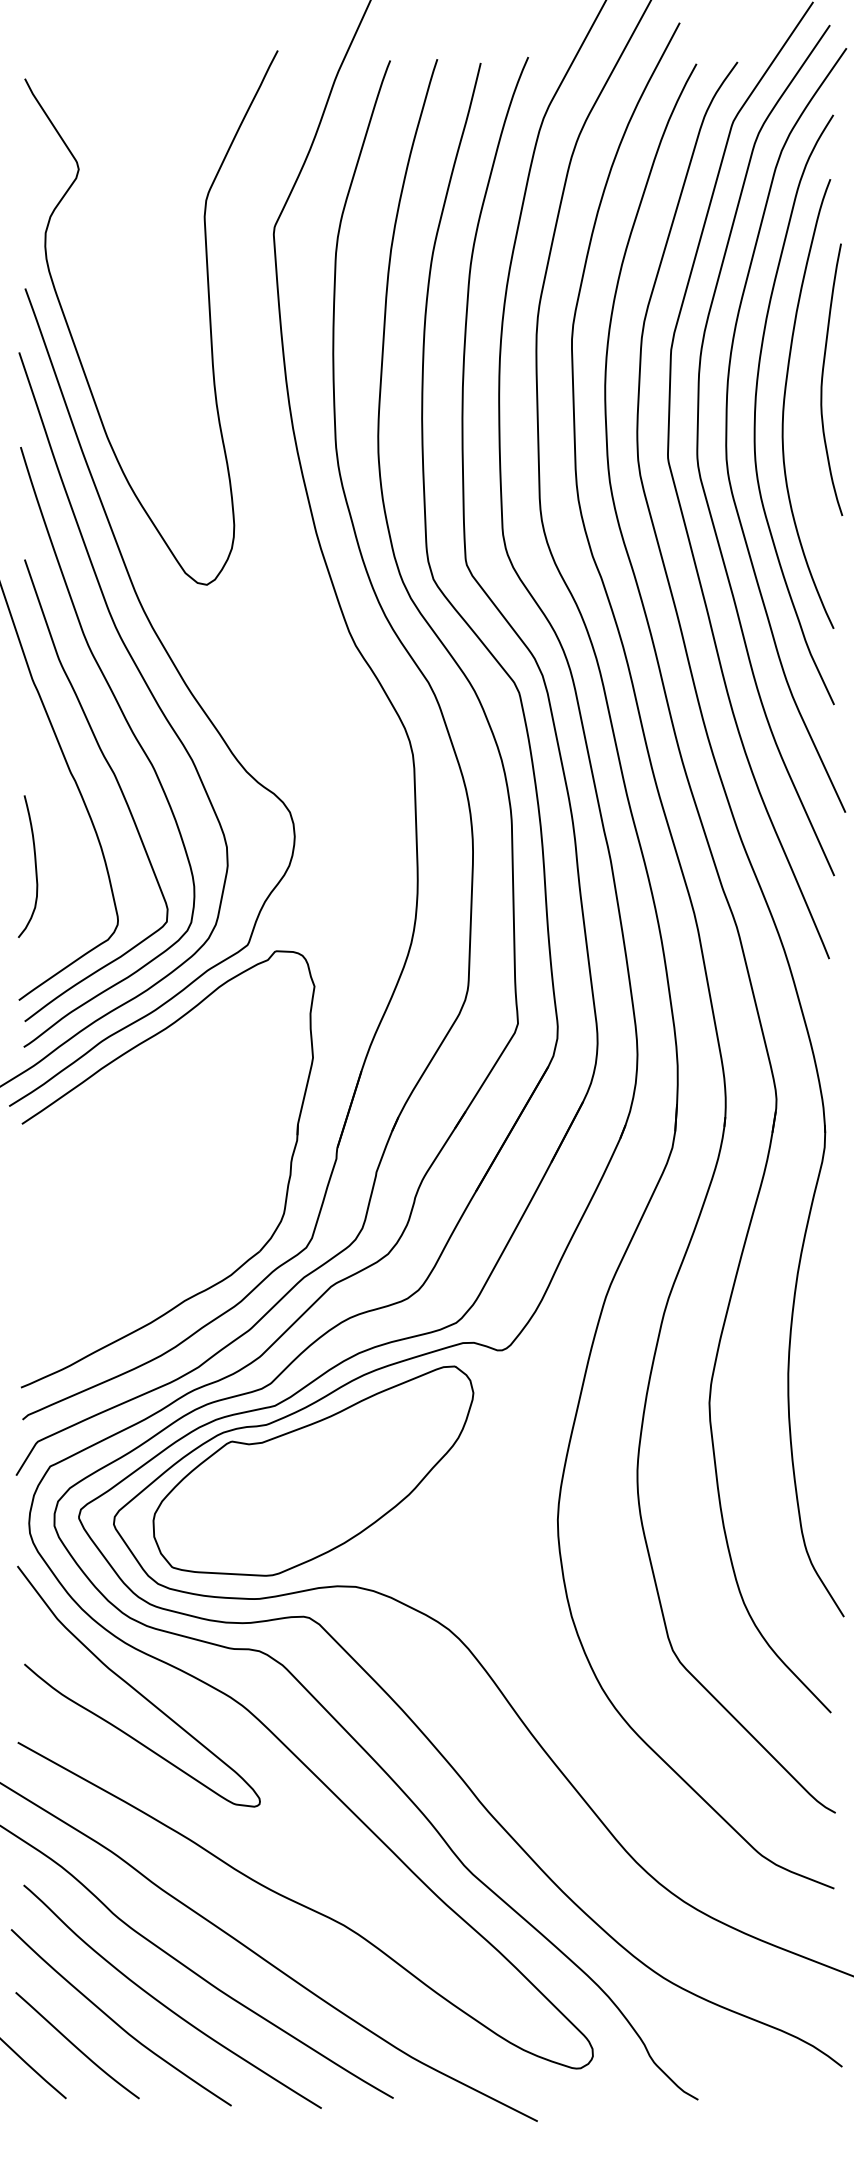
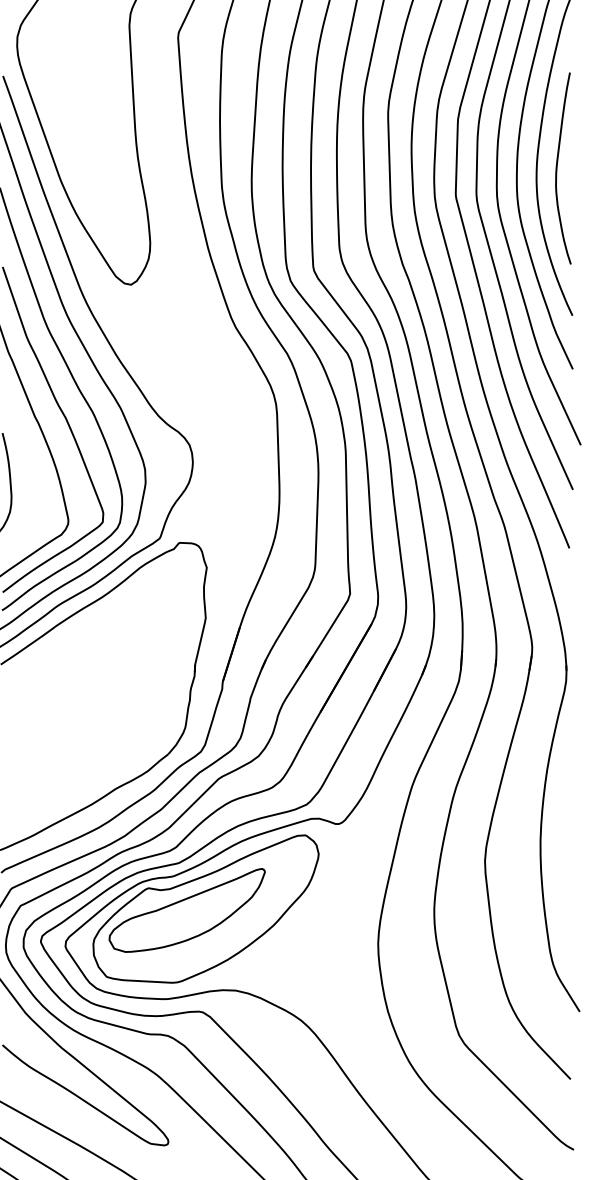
curve: (823, 377) -> (557, 166), moved
part: (286, 1472) -> (187, 910), added

